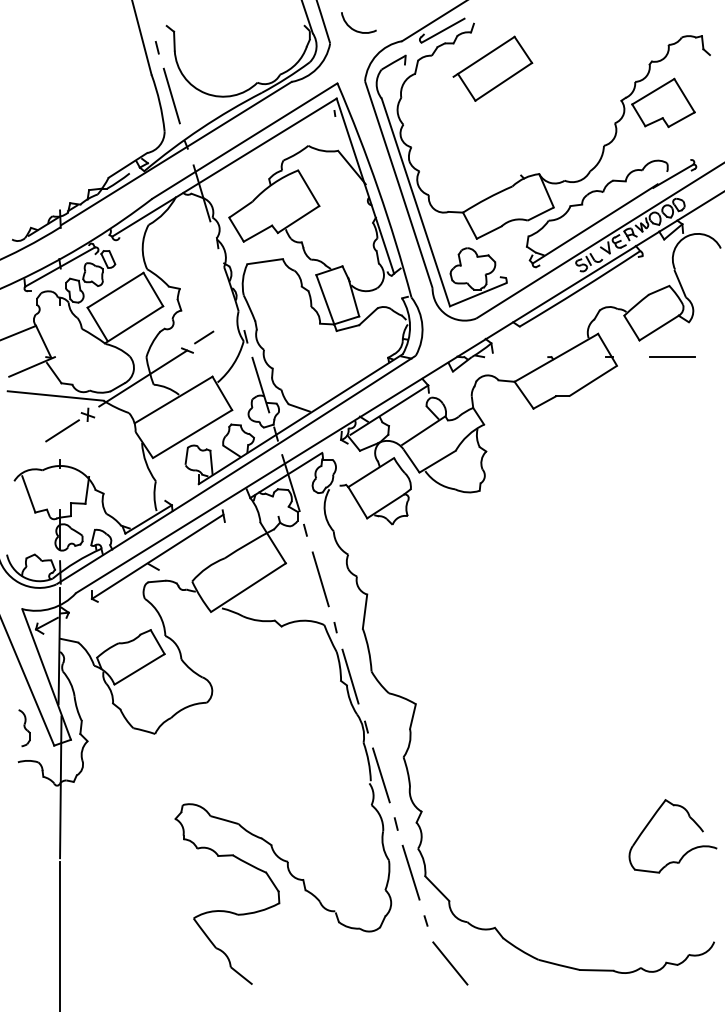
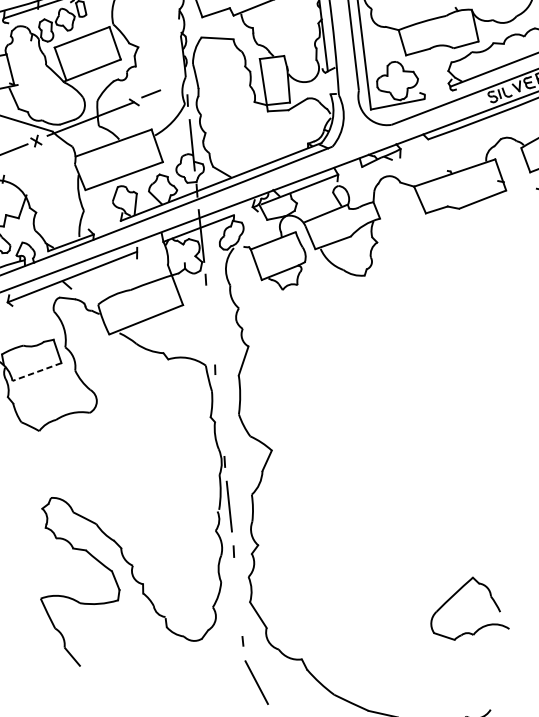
line: (320, 579) -> (210, 325), removed
line: (139, 669) -> (36, 372), solid -> dashed
line: (350, 676) -> (219, 415), removed
line: (410, 872) -> (237, 596), removed

